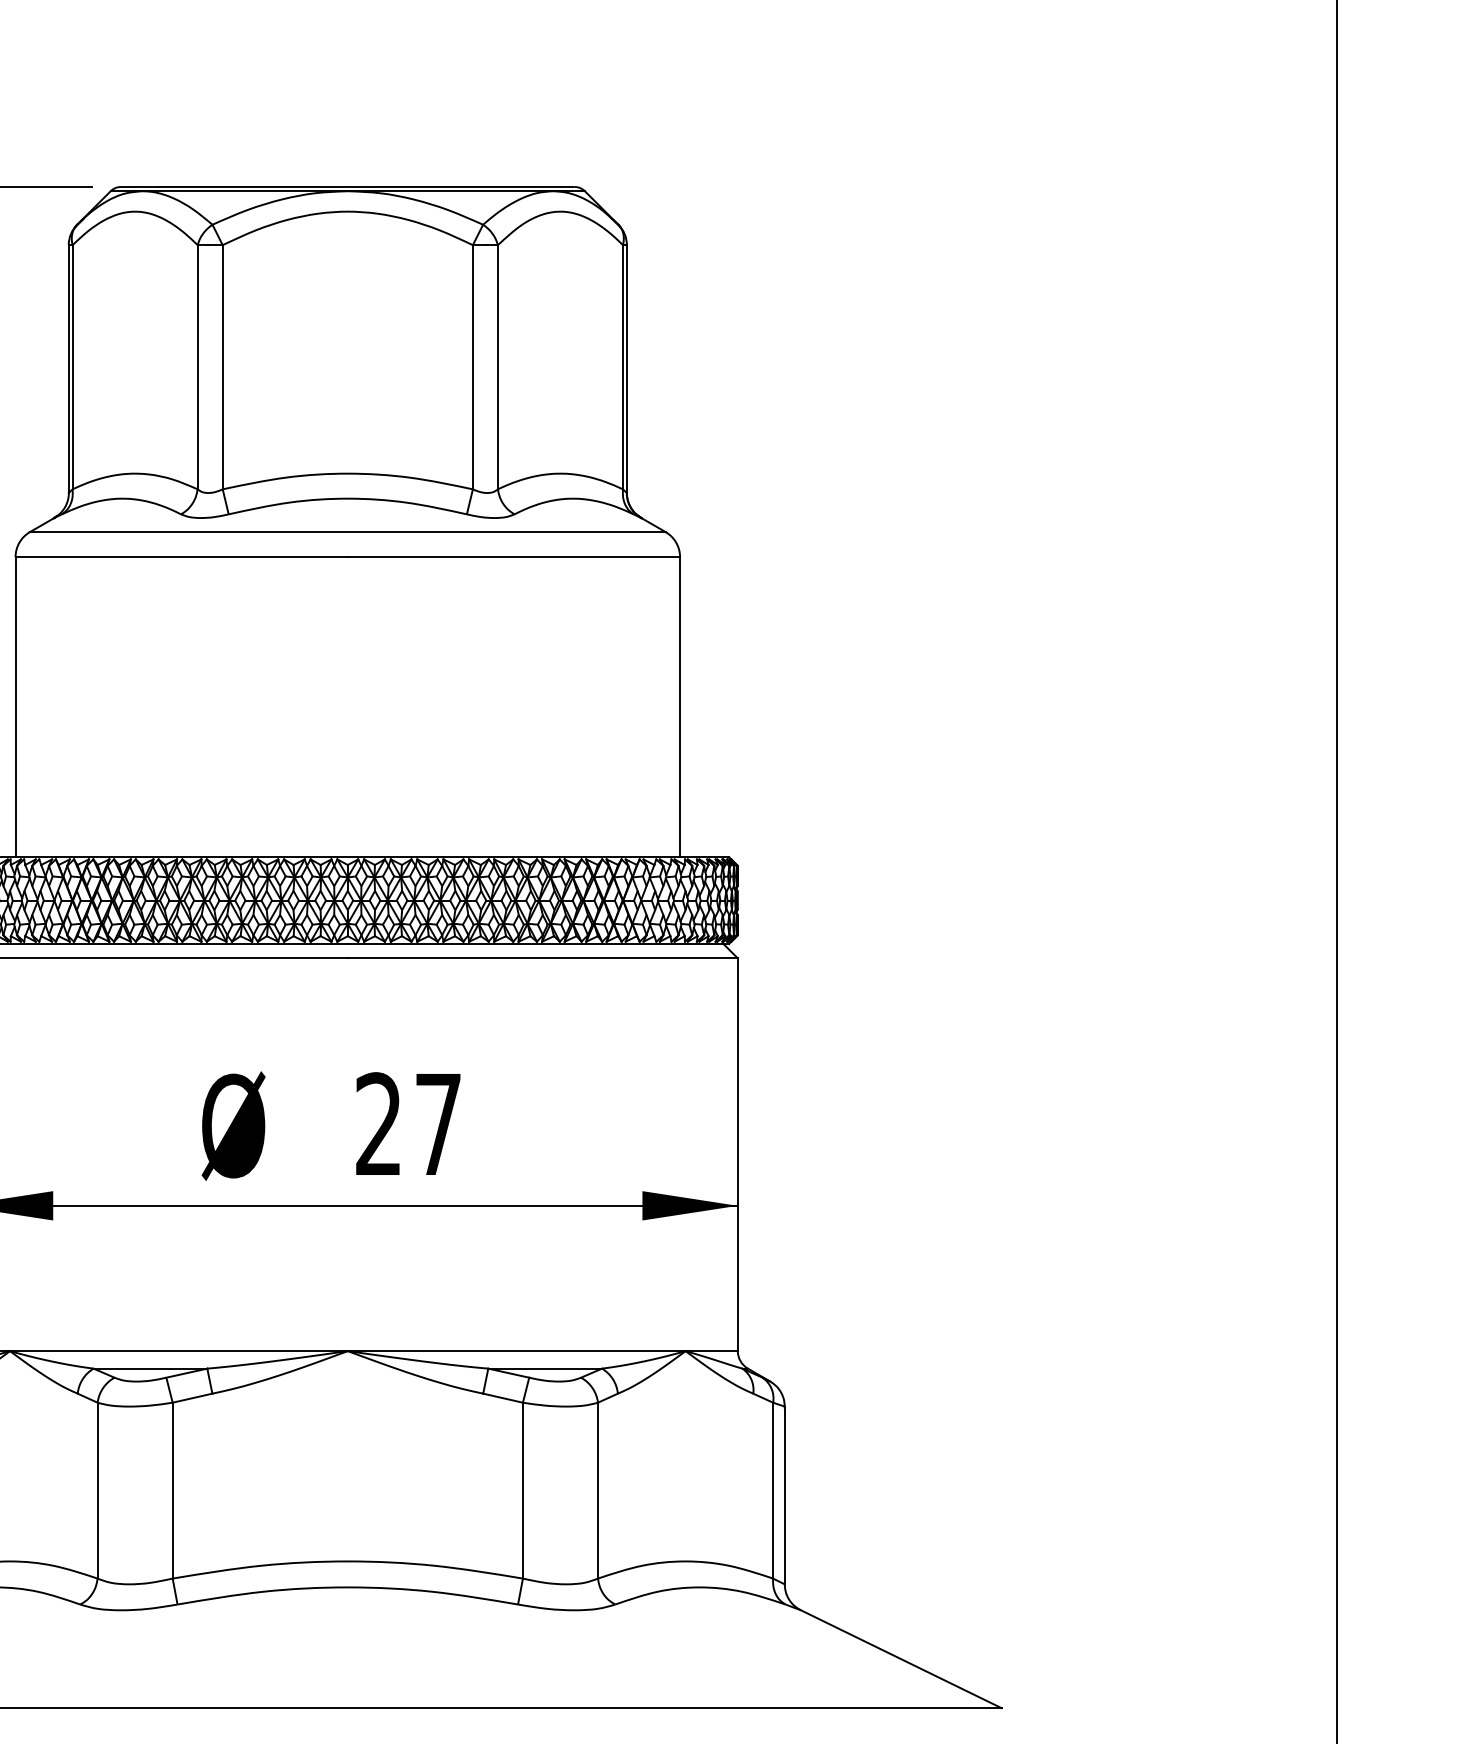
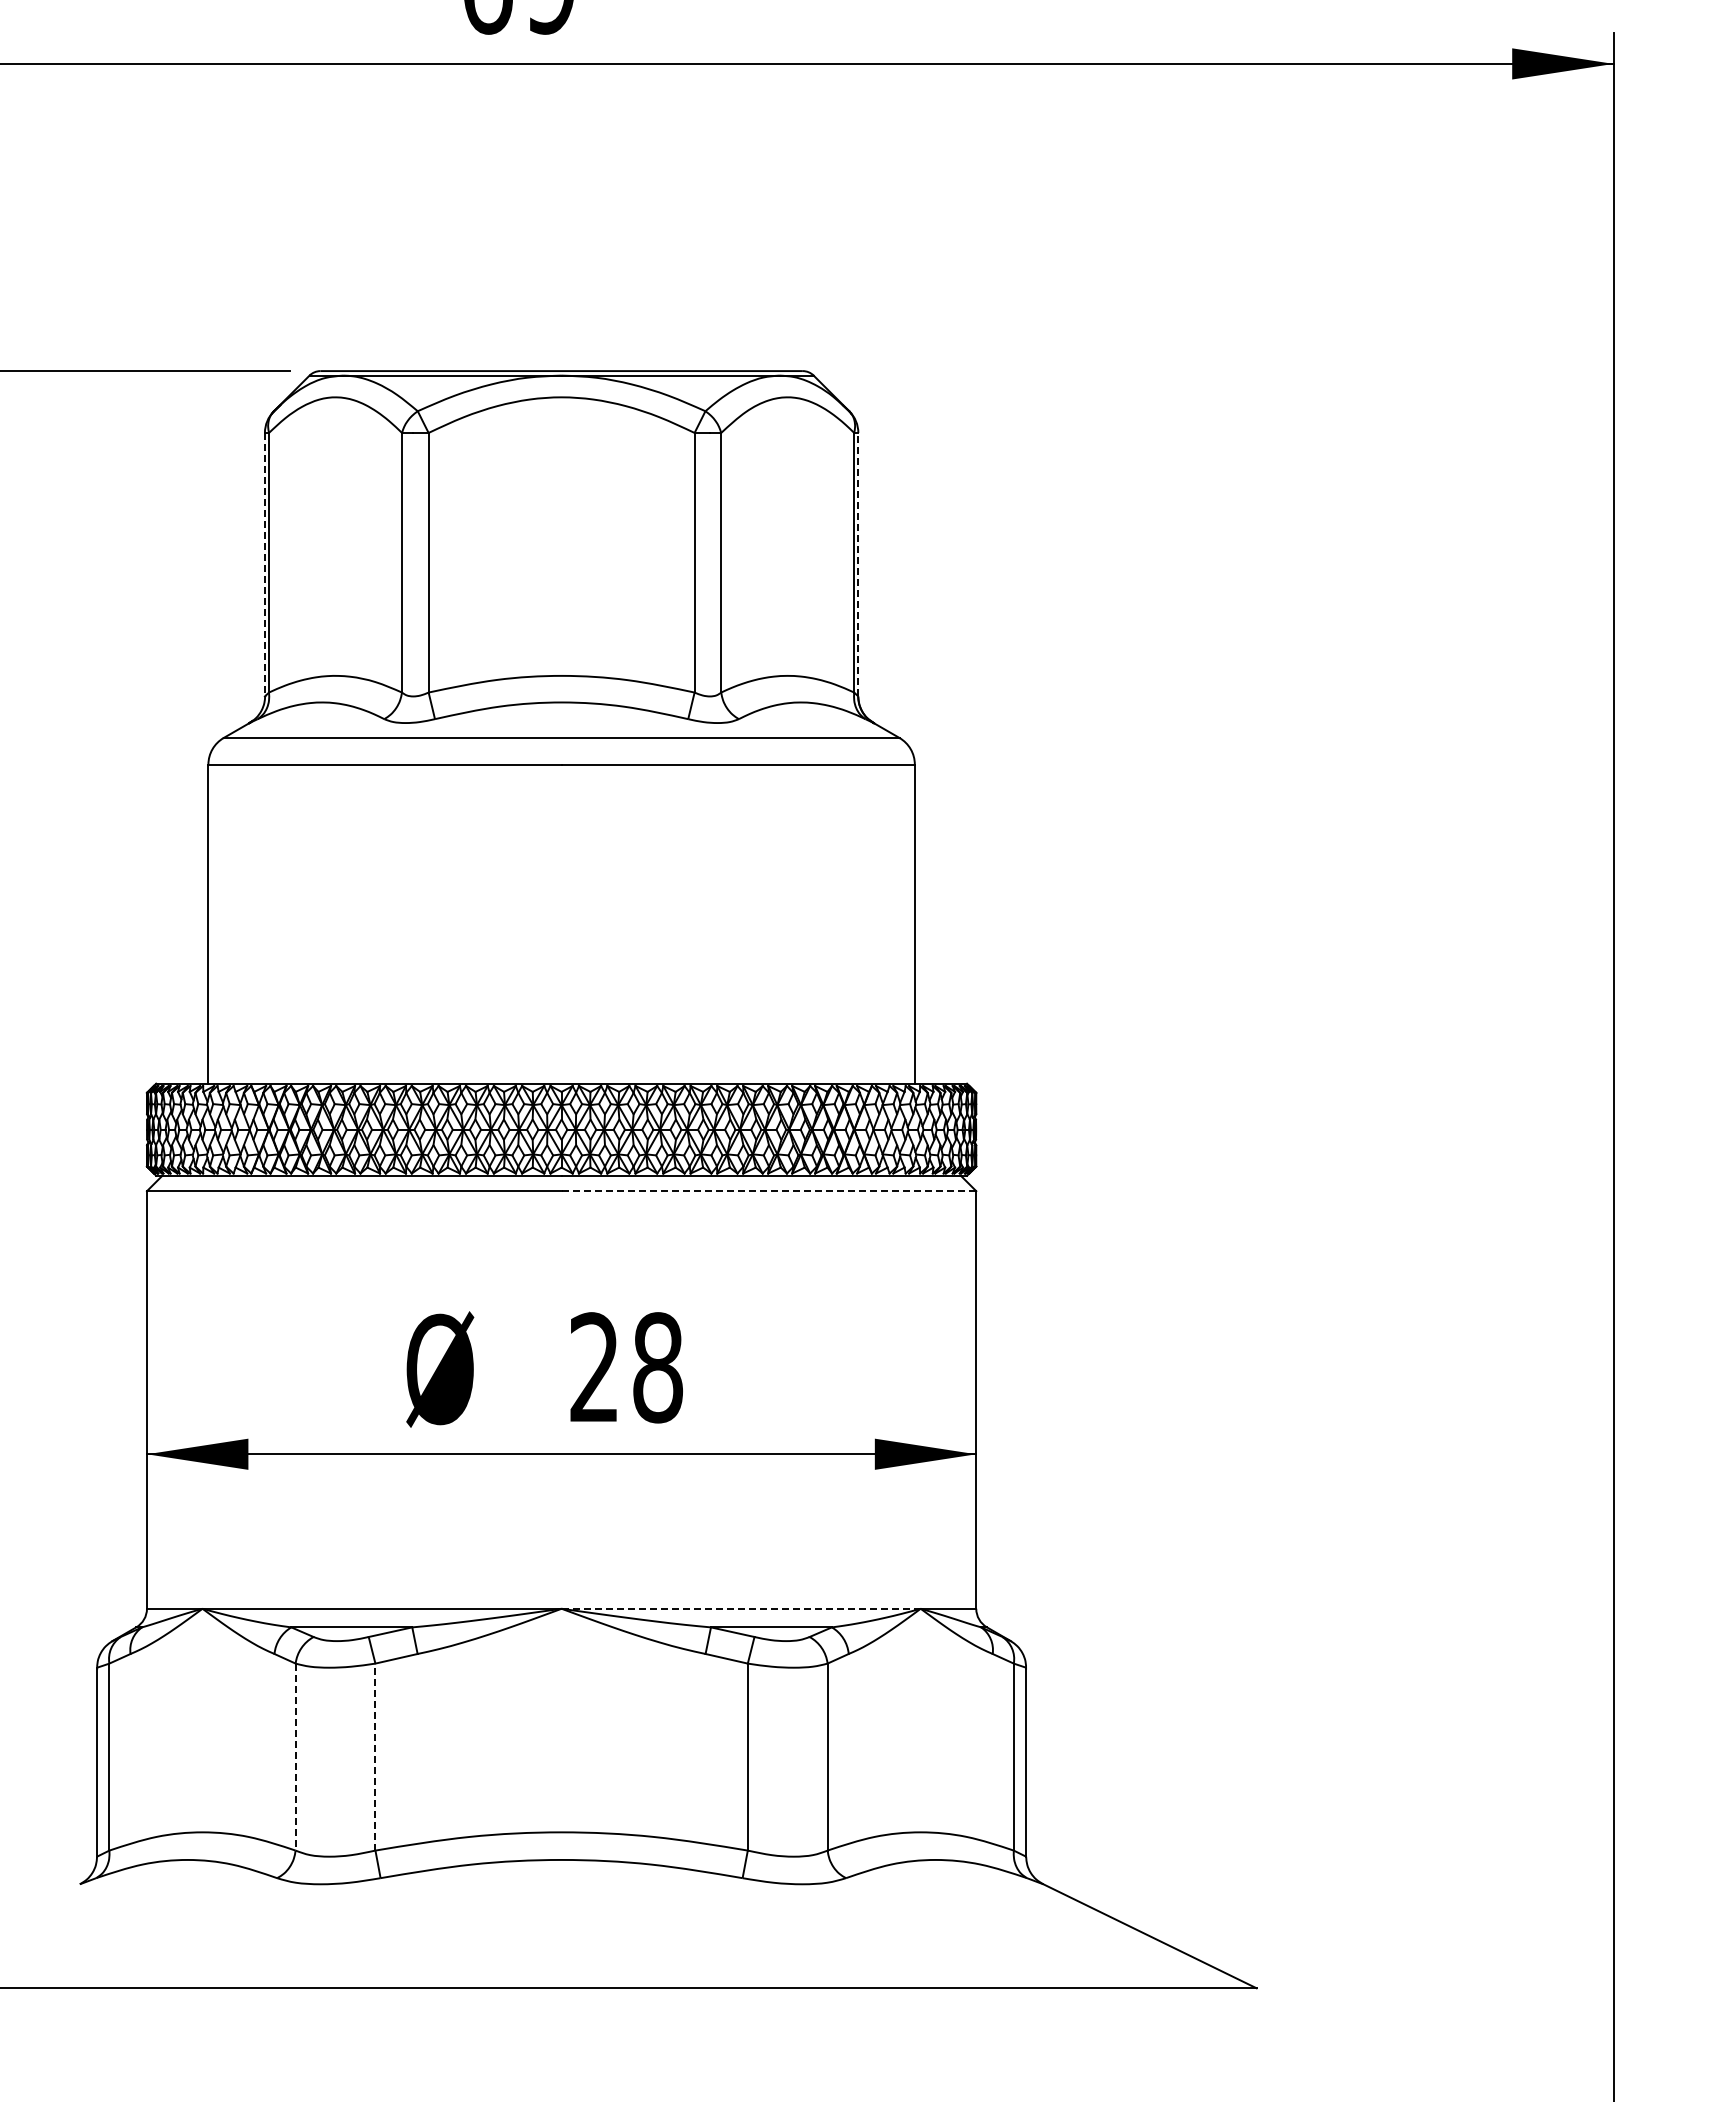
line: (68, 368) -> (264, 564), solid -> dashed
line: (627, 368) -> (858, 564), solid -> dashed
line: (542, 958) -> (768, 1191), solid -> dashed
text: (437, 1124) -> (657, 1367), 27 -> 28
line: (517, 1350) -> (741, 1608), solid -> dashed
line: (172, 1490) -> (375, 1756), solid -> dashed
line: (97, 1491) -> (295, 1757), solid -> dashed

